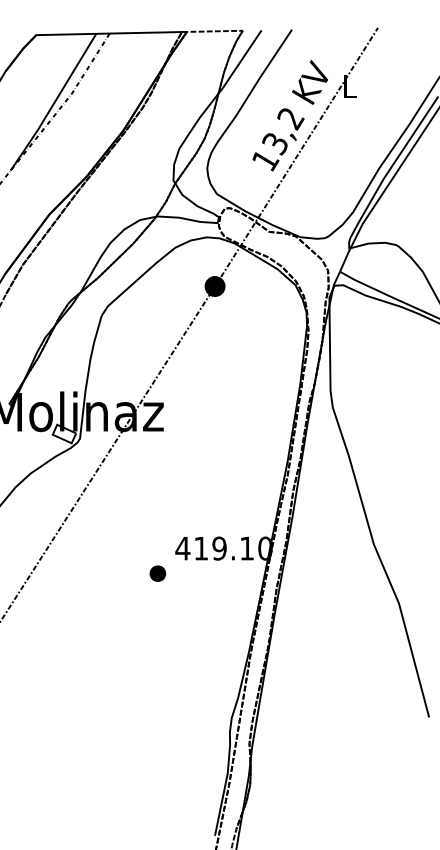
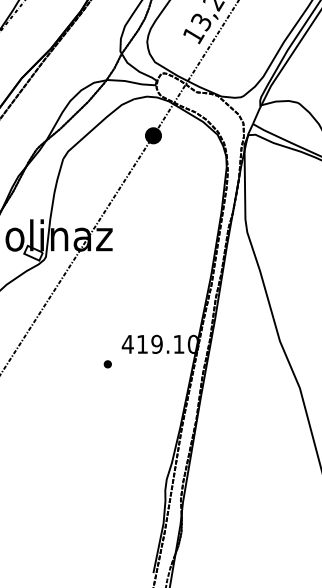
part: (157, 573) -> (107, 364), size x0.62

